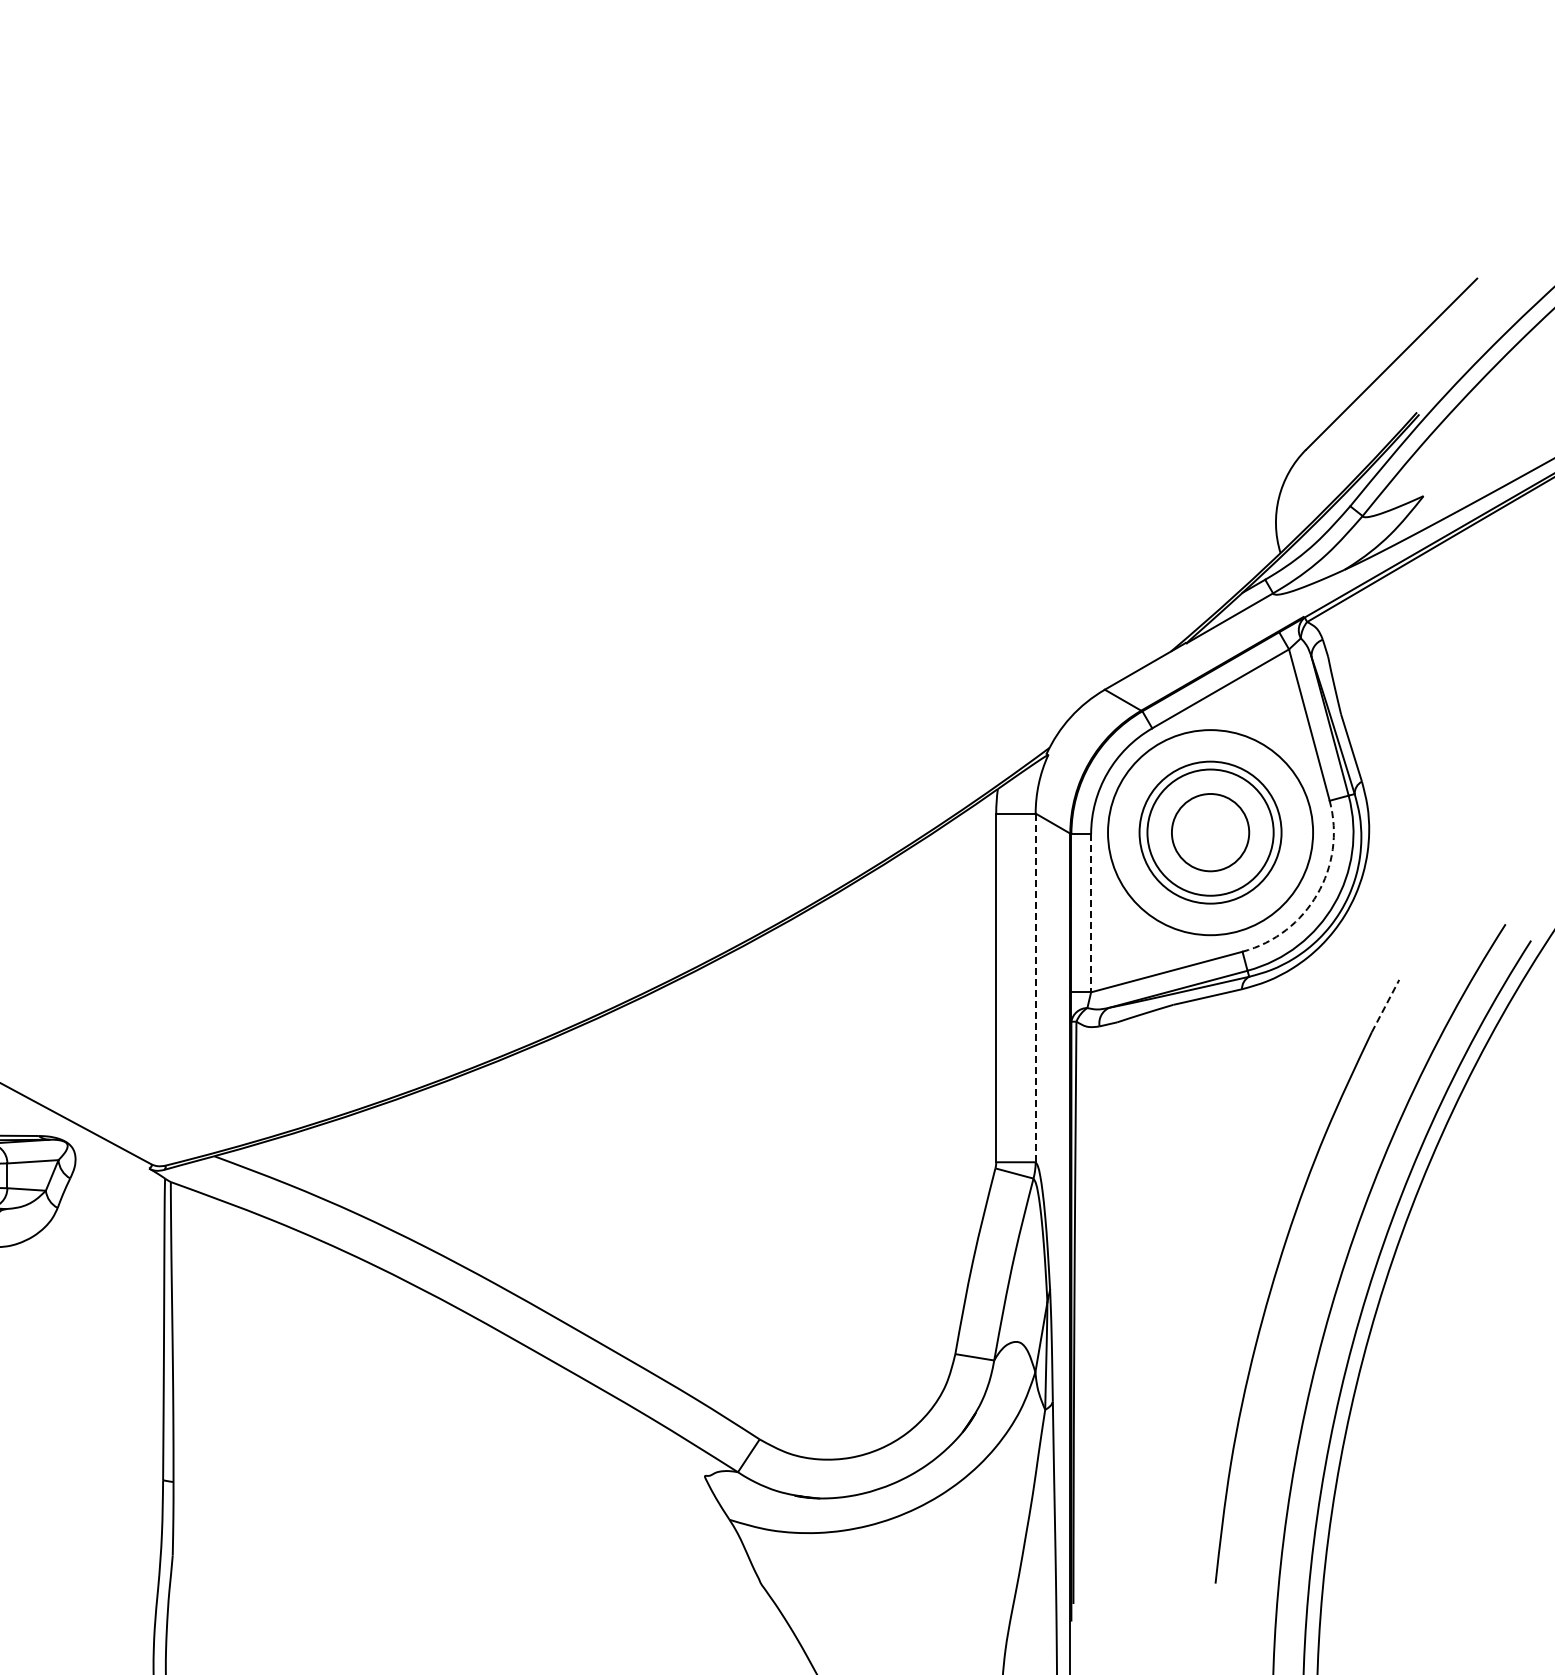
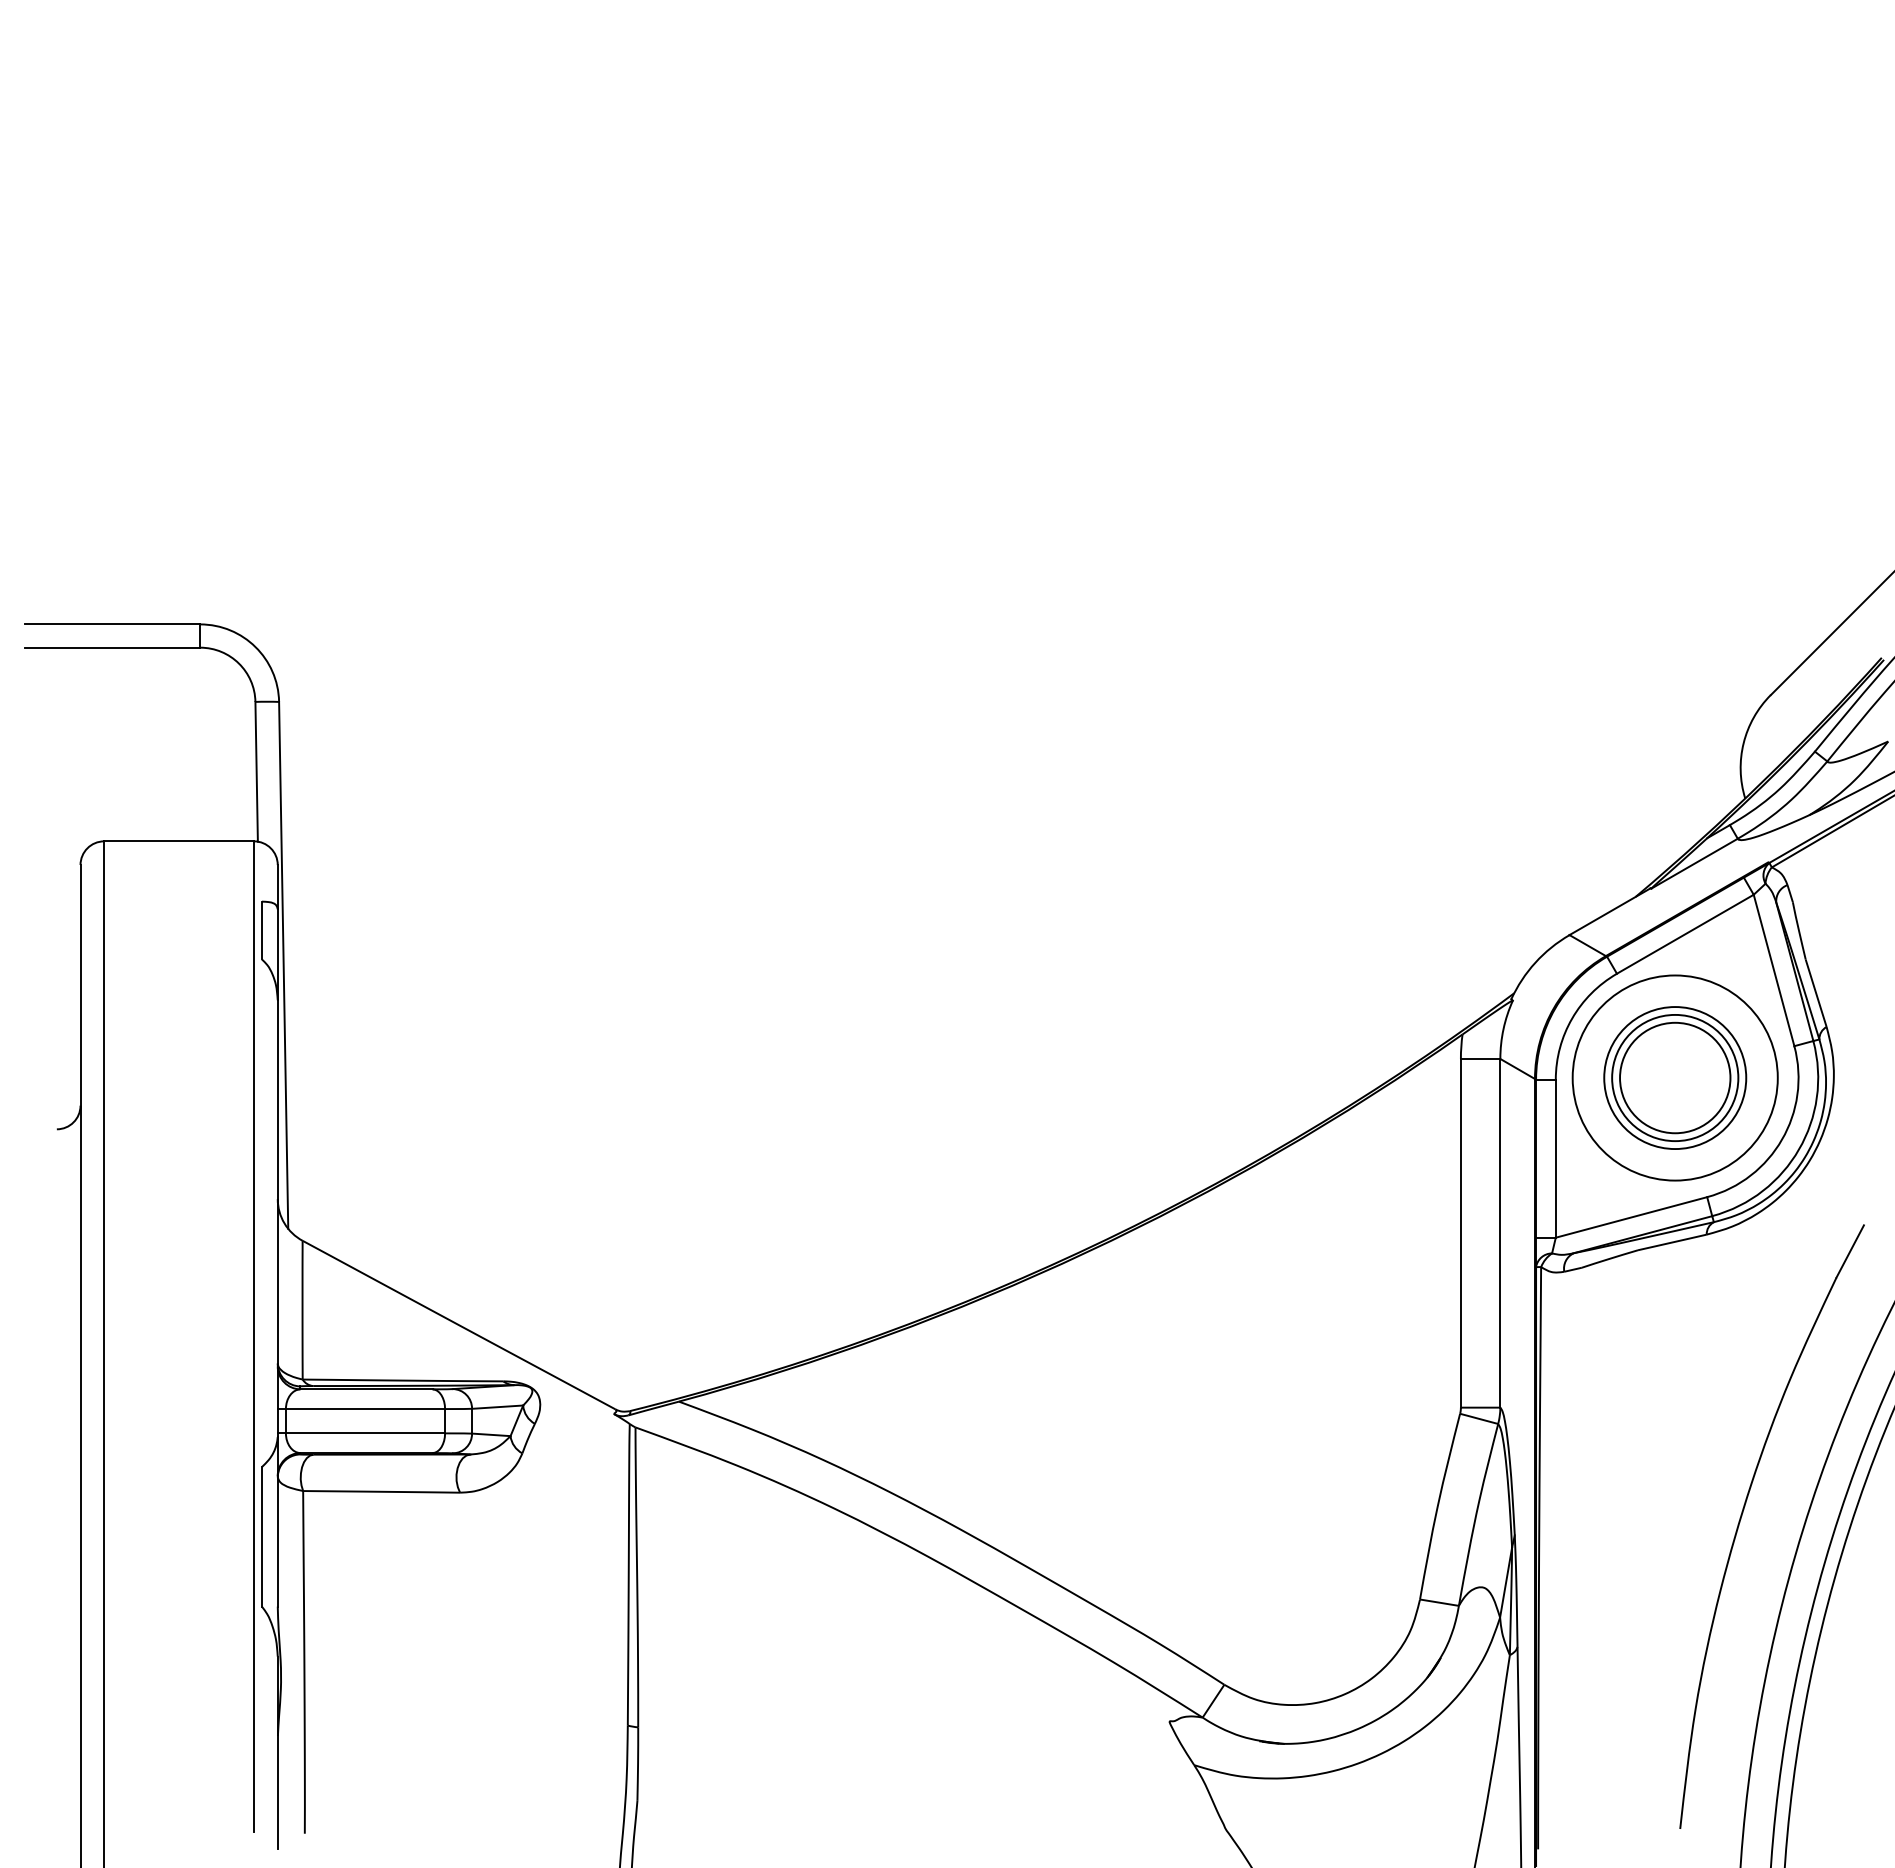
circle: (1210, 832) -> (1675, 1077), size x1.43
arc: (1317, 894) -> (1782, 1139), dashed -> solid
line: (1090, 914) -> (1555, 1159), dashed -> solid
line: (1035, 988) -> (1500, 1233), dashed -> solid
line: (1385, 1006) -> (1850, 1251), dashed -> solid

